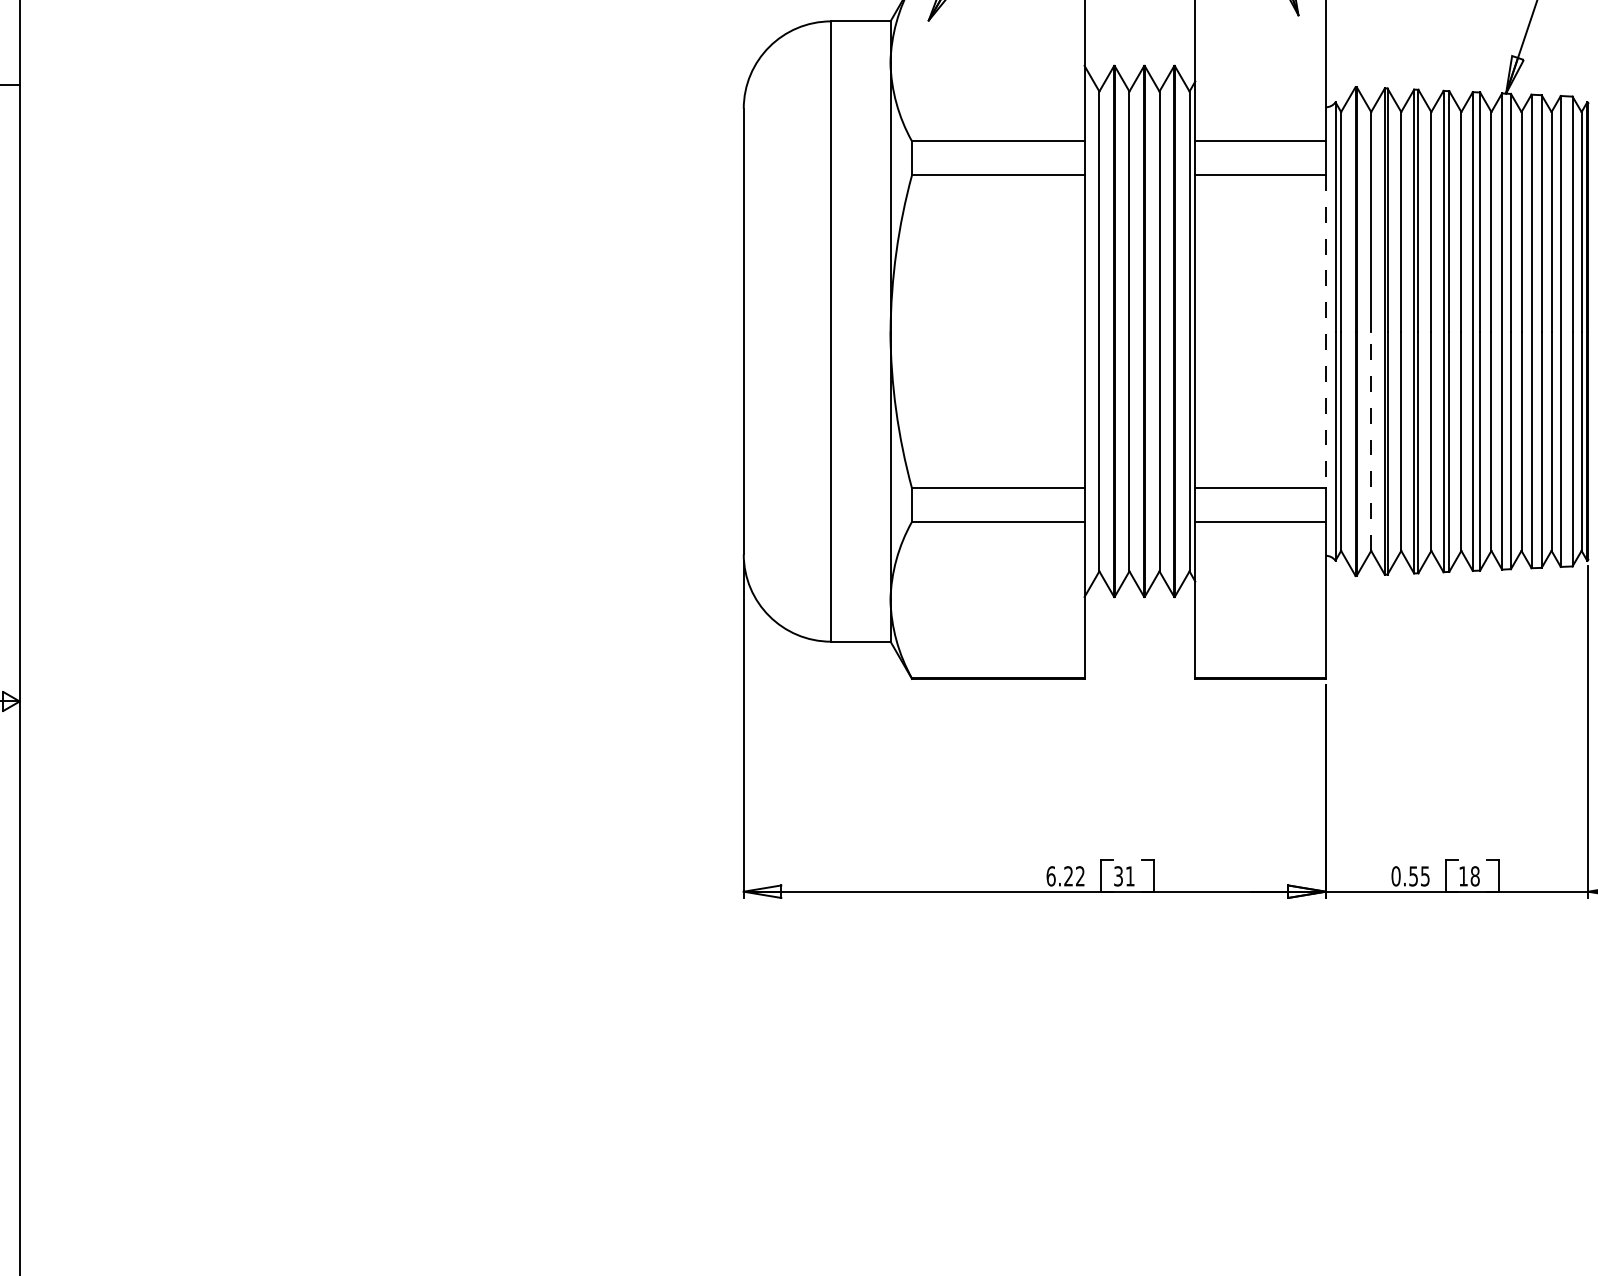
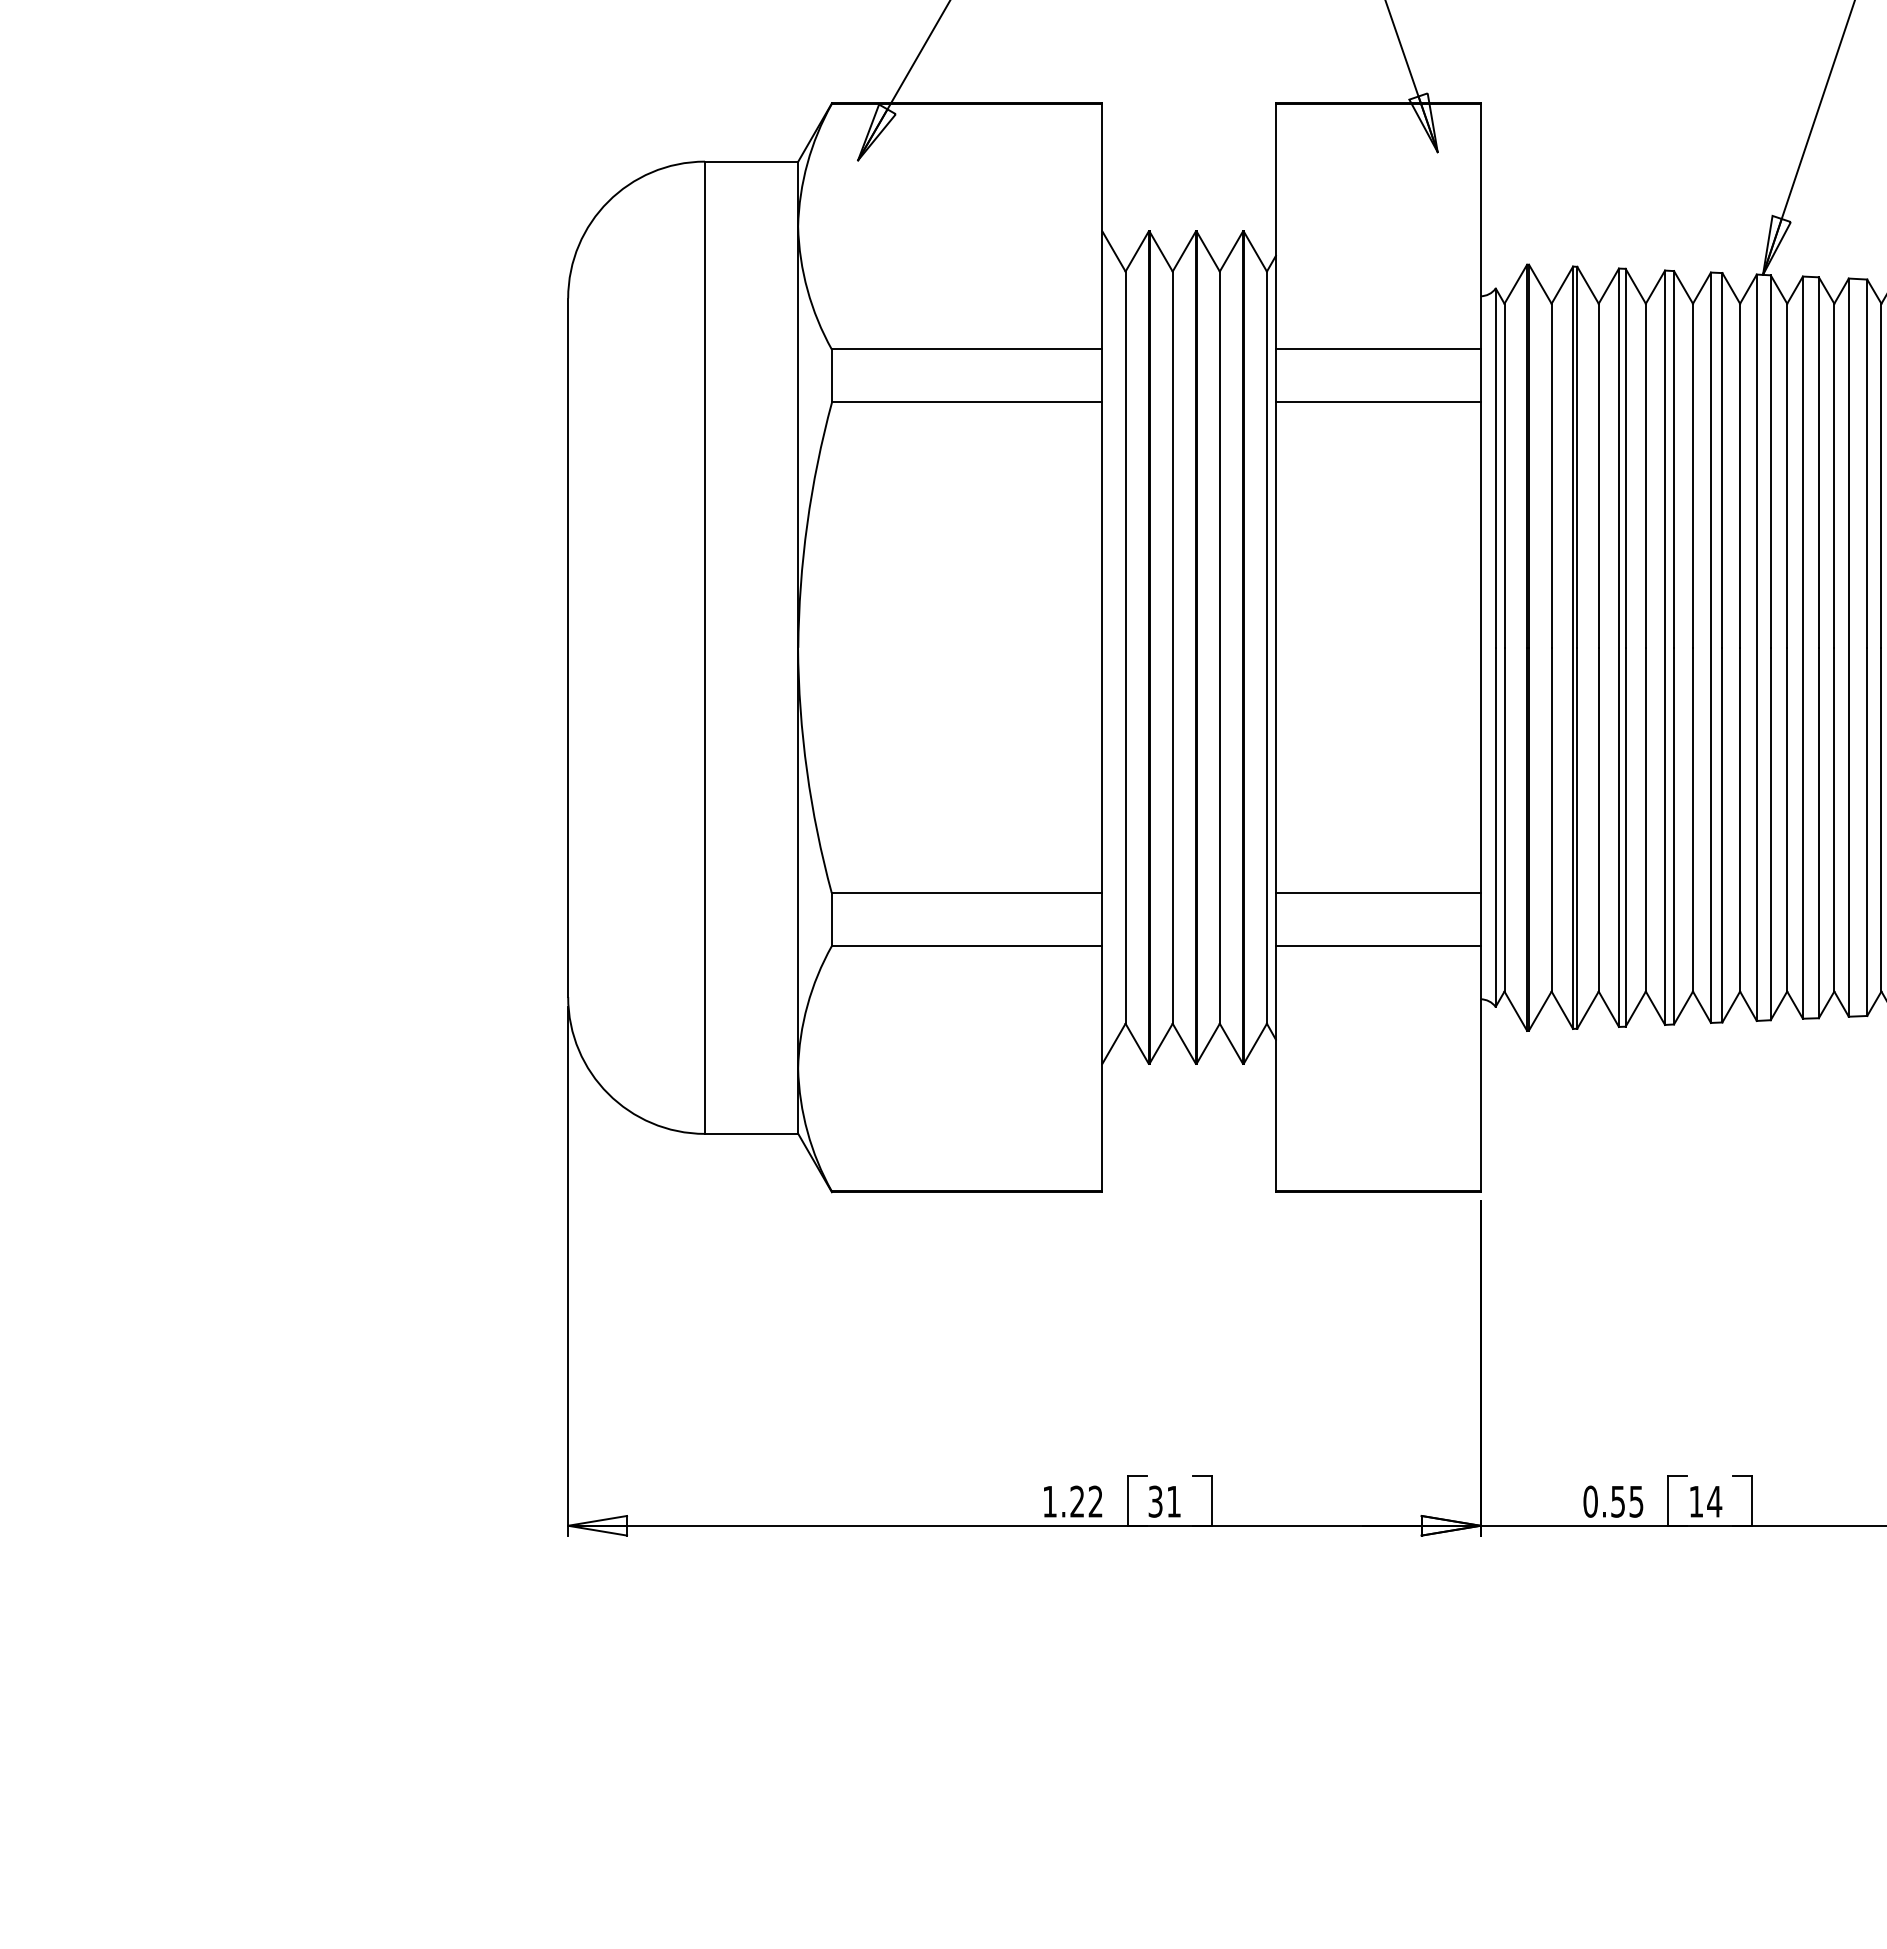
line: (1325, 331) -> (1480, 647), dashed -> solid
line: (1371, 441) -> (1552, 820), dashed -> solid
text: (1050, 876) -> (1048, 1501), 6.22 -> 1.22
text: (1475, 876) -> (1715, 1501), 18 -> 14

